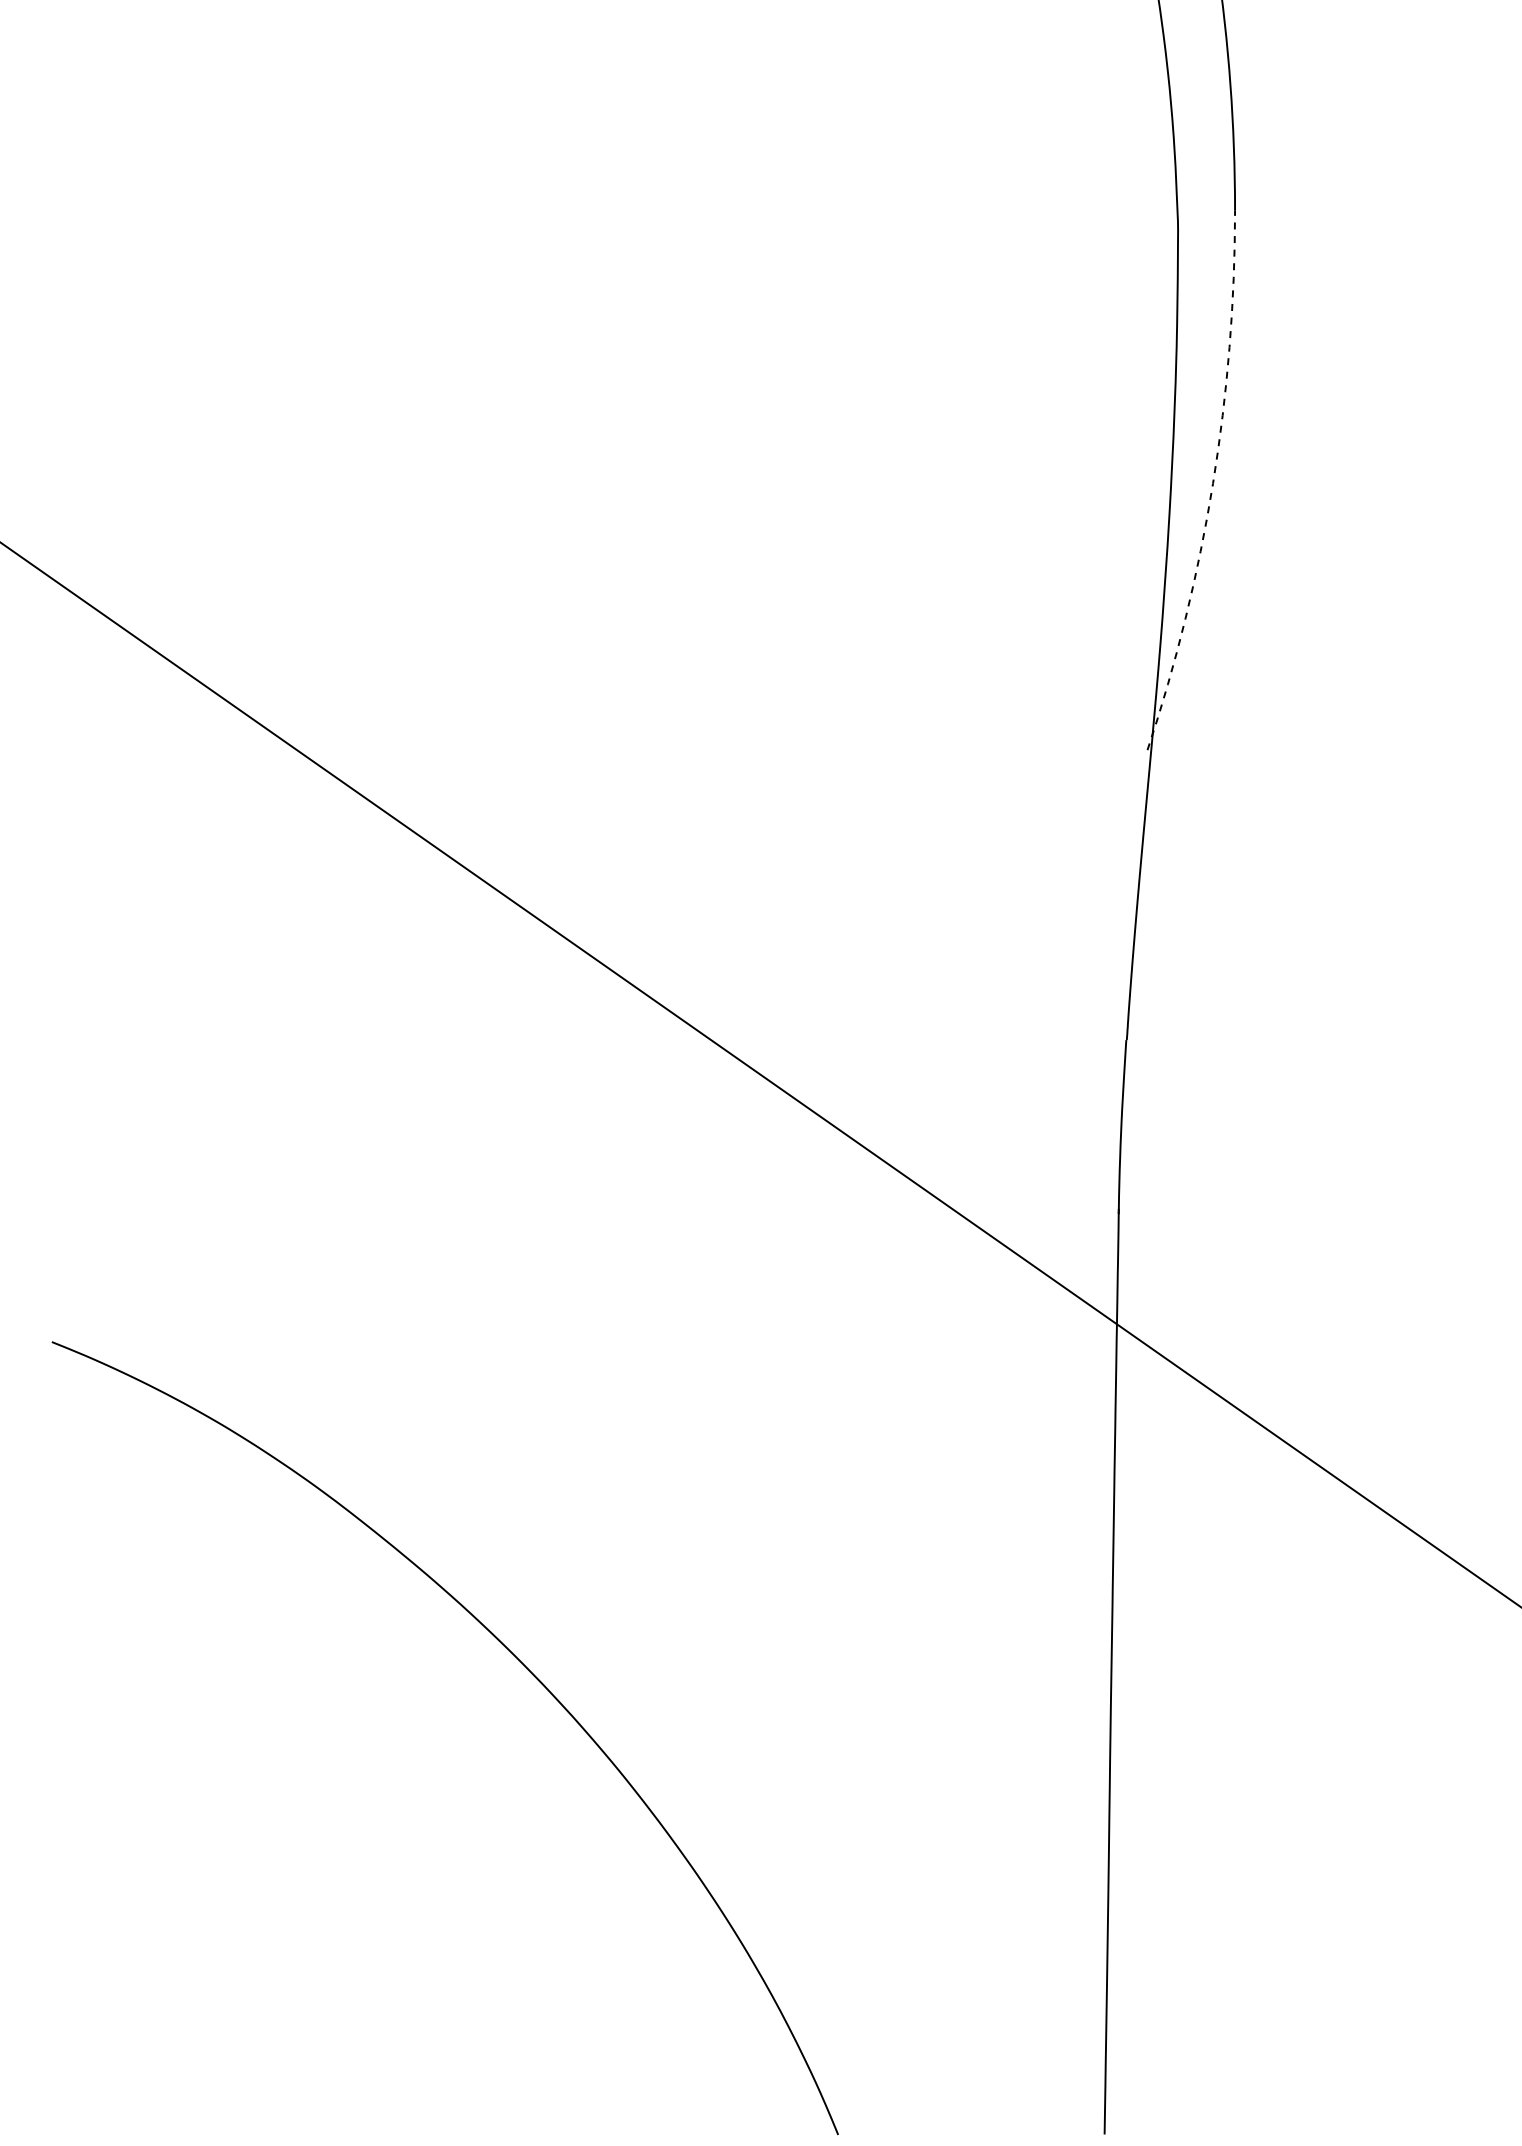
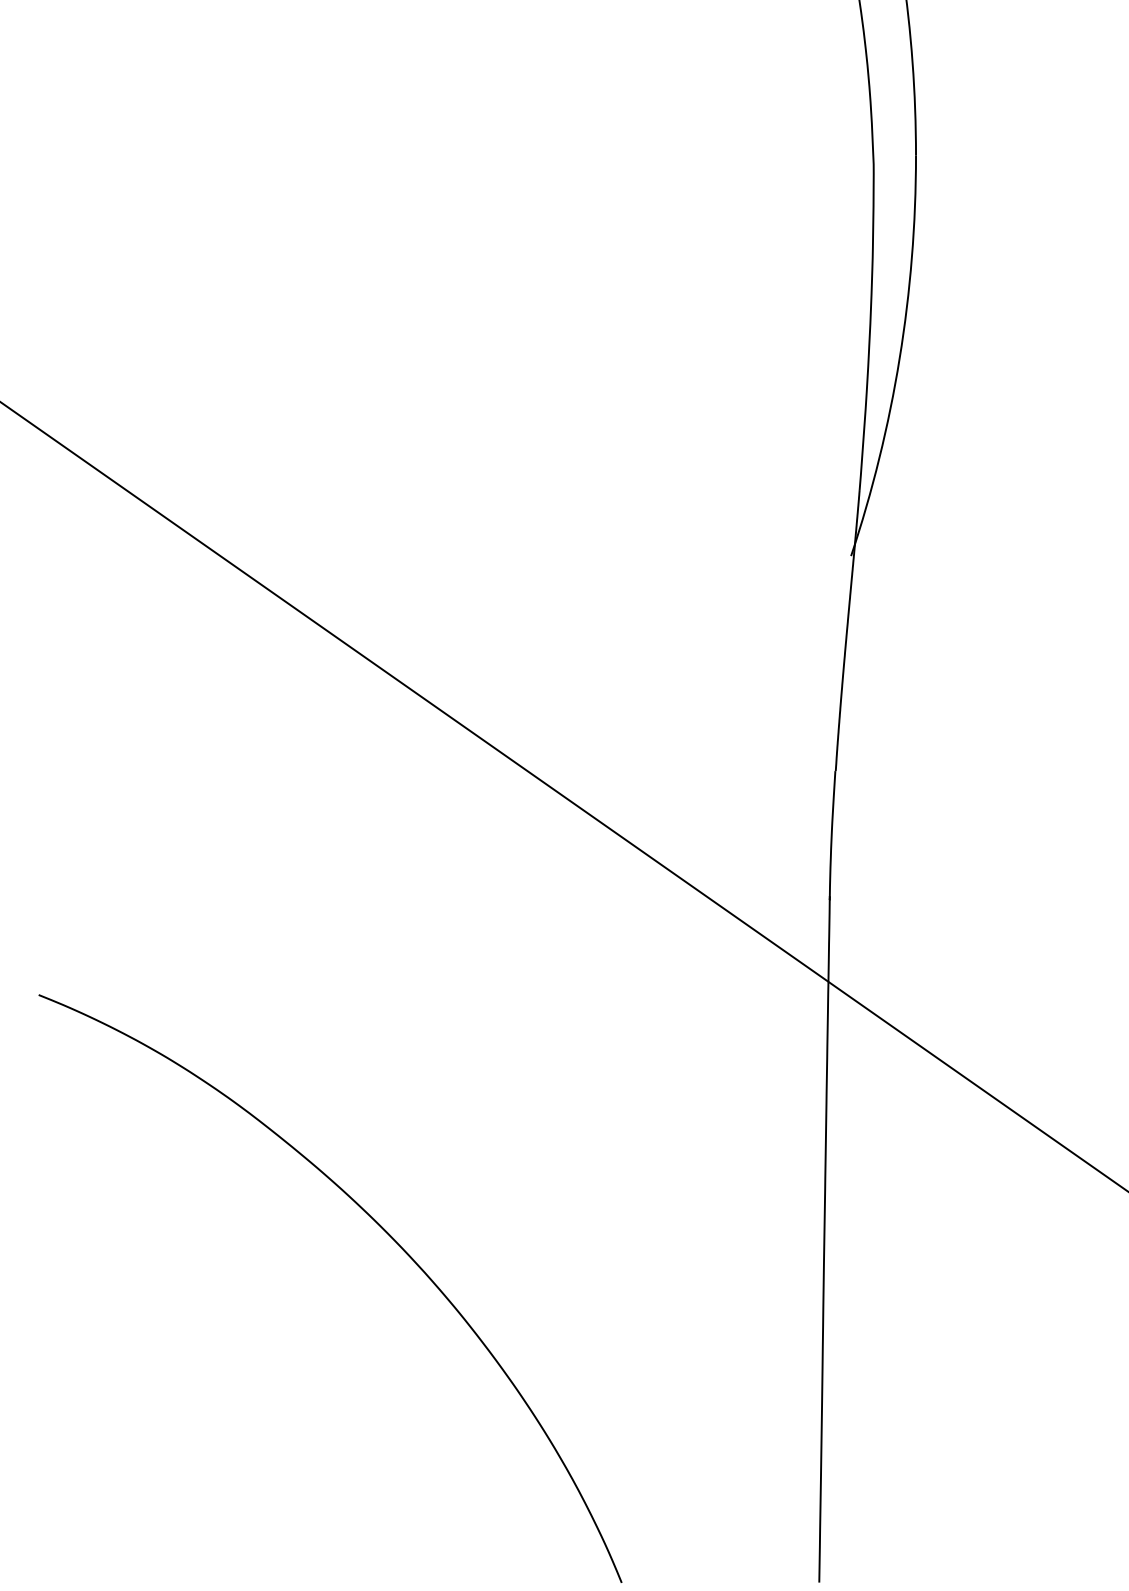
arc: (1213, 483) -> (900, 358), dashed -> solid

